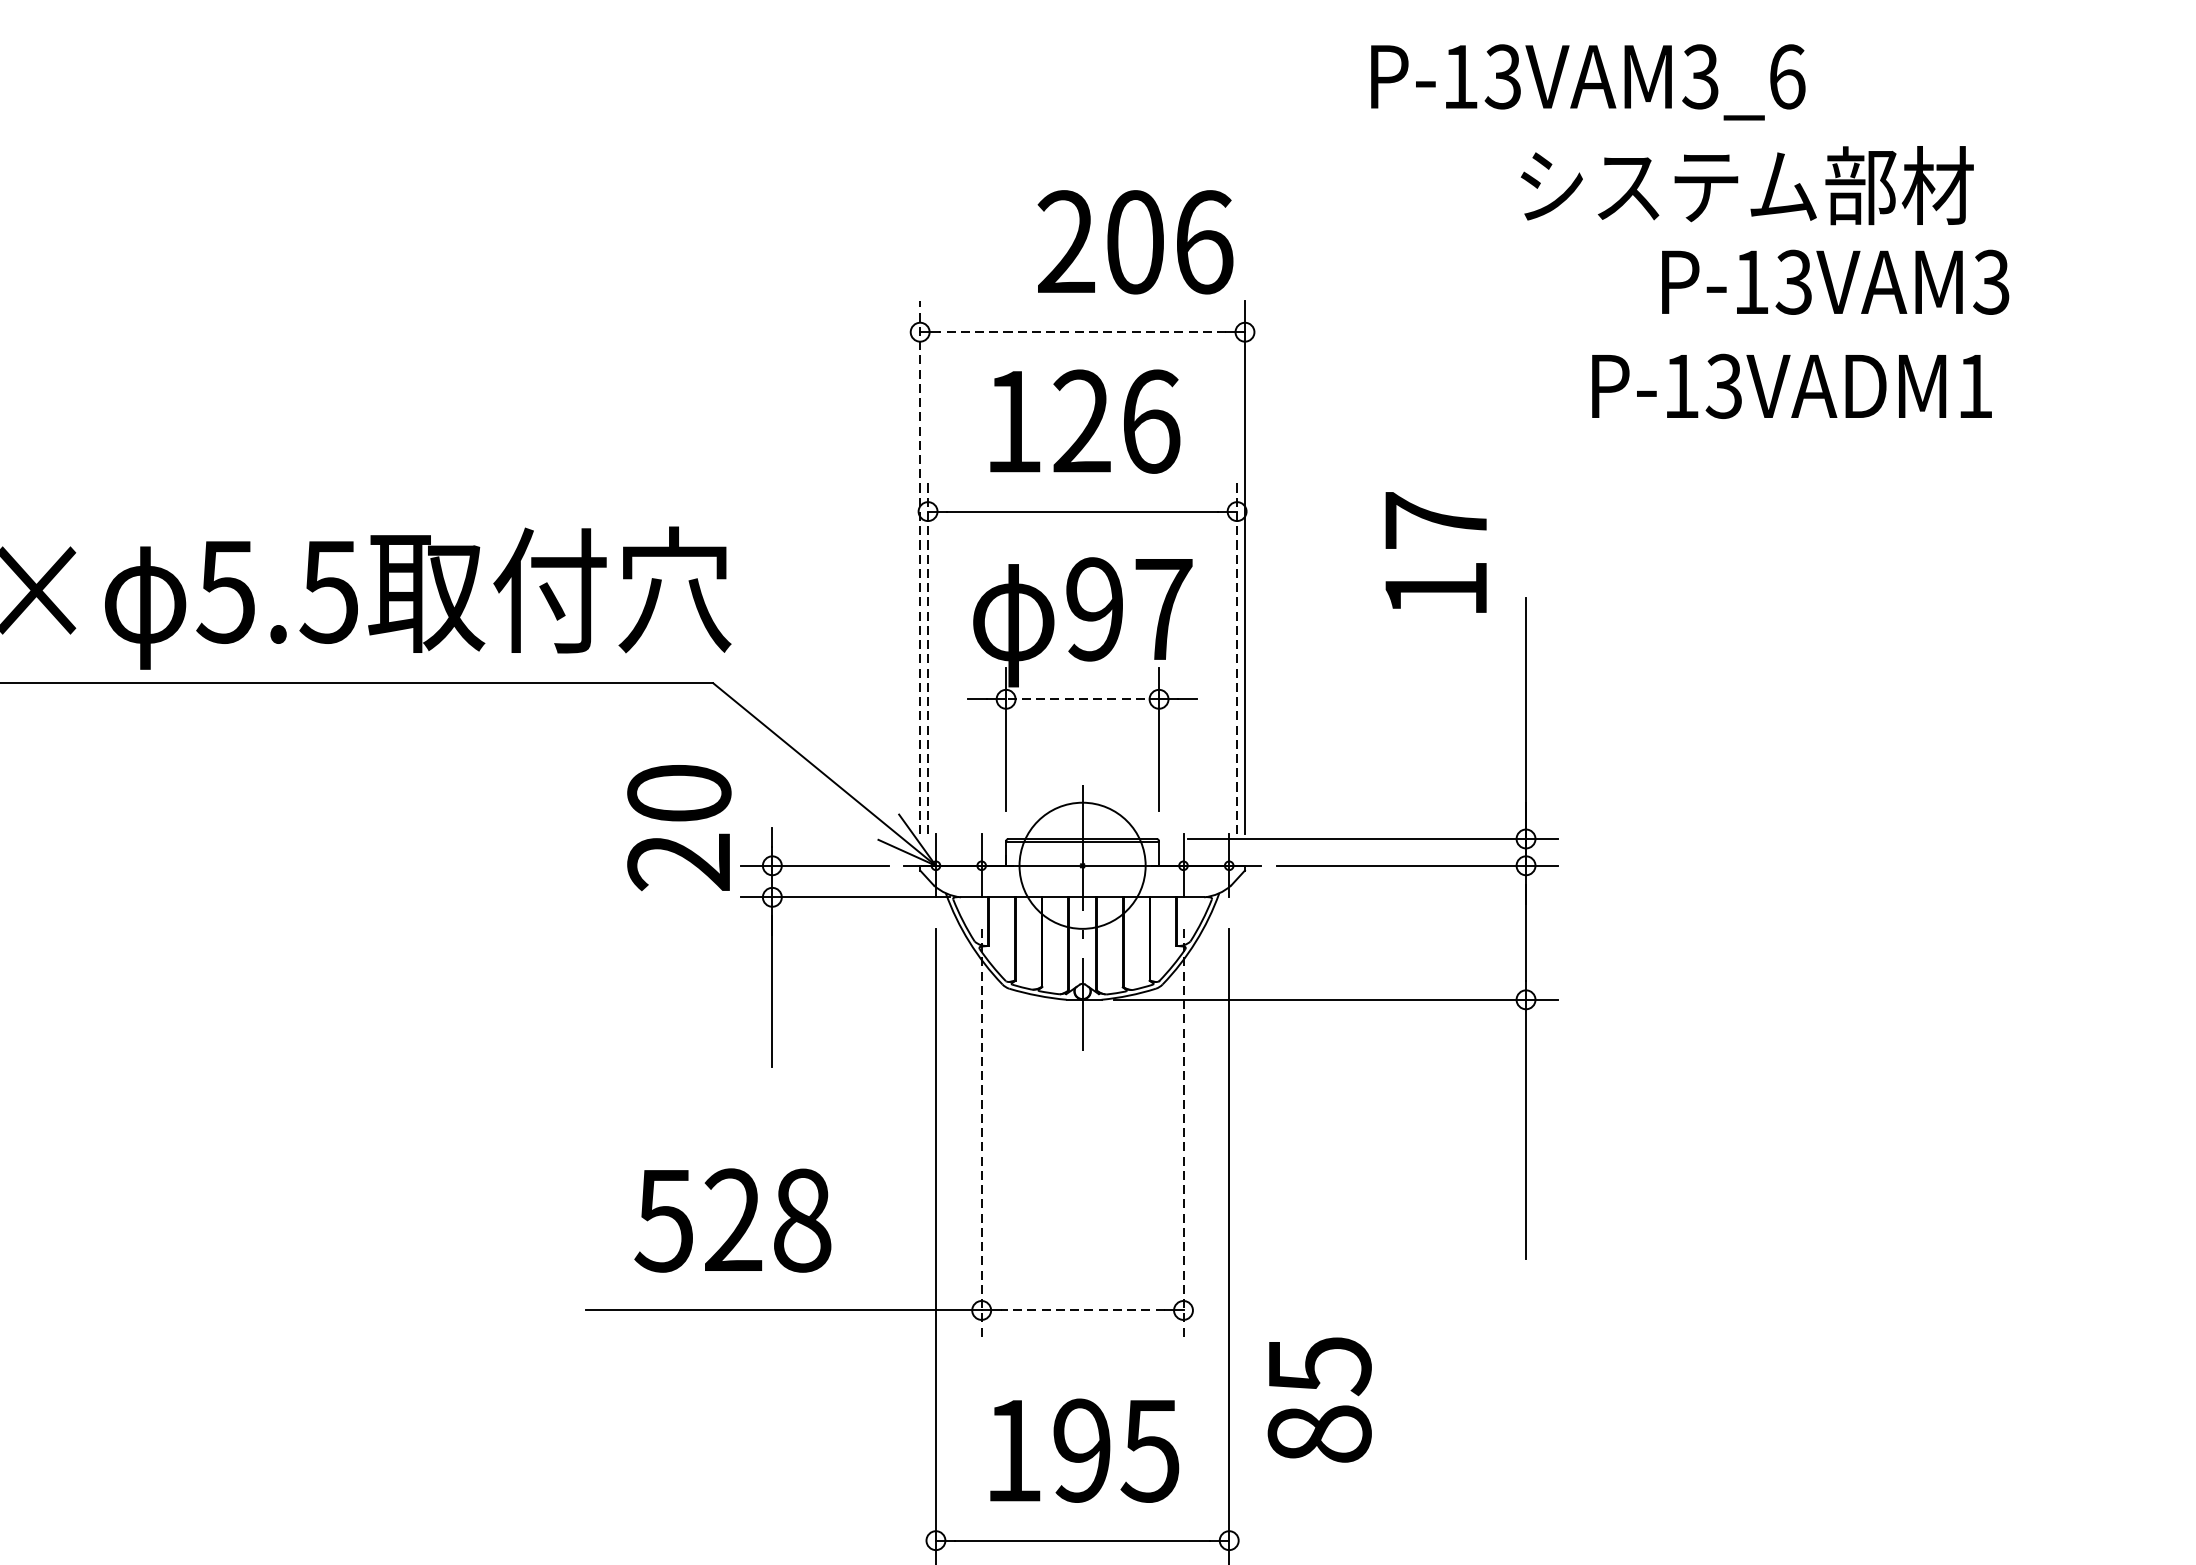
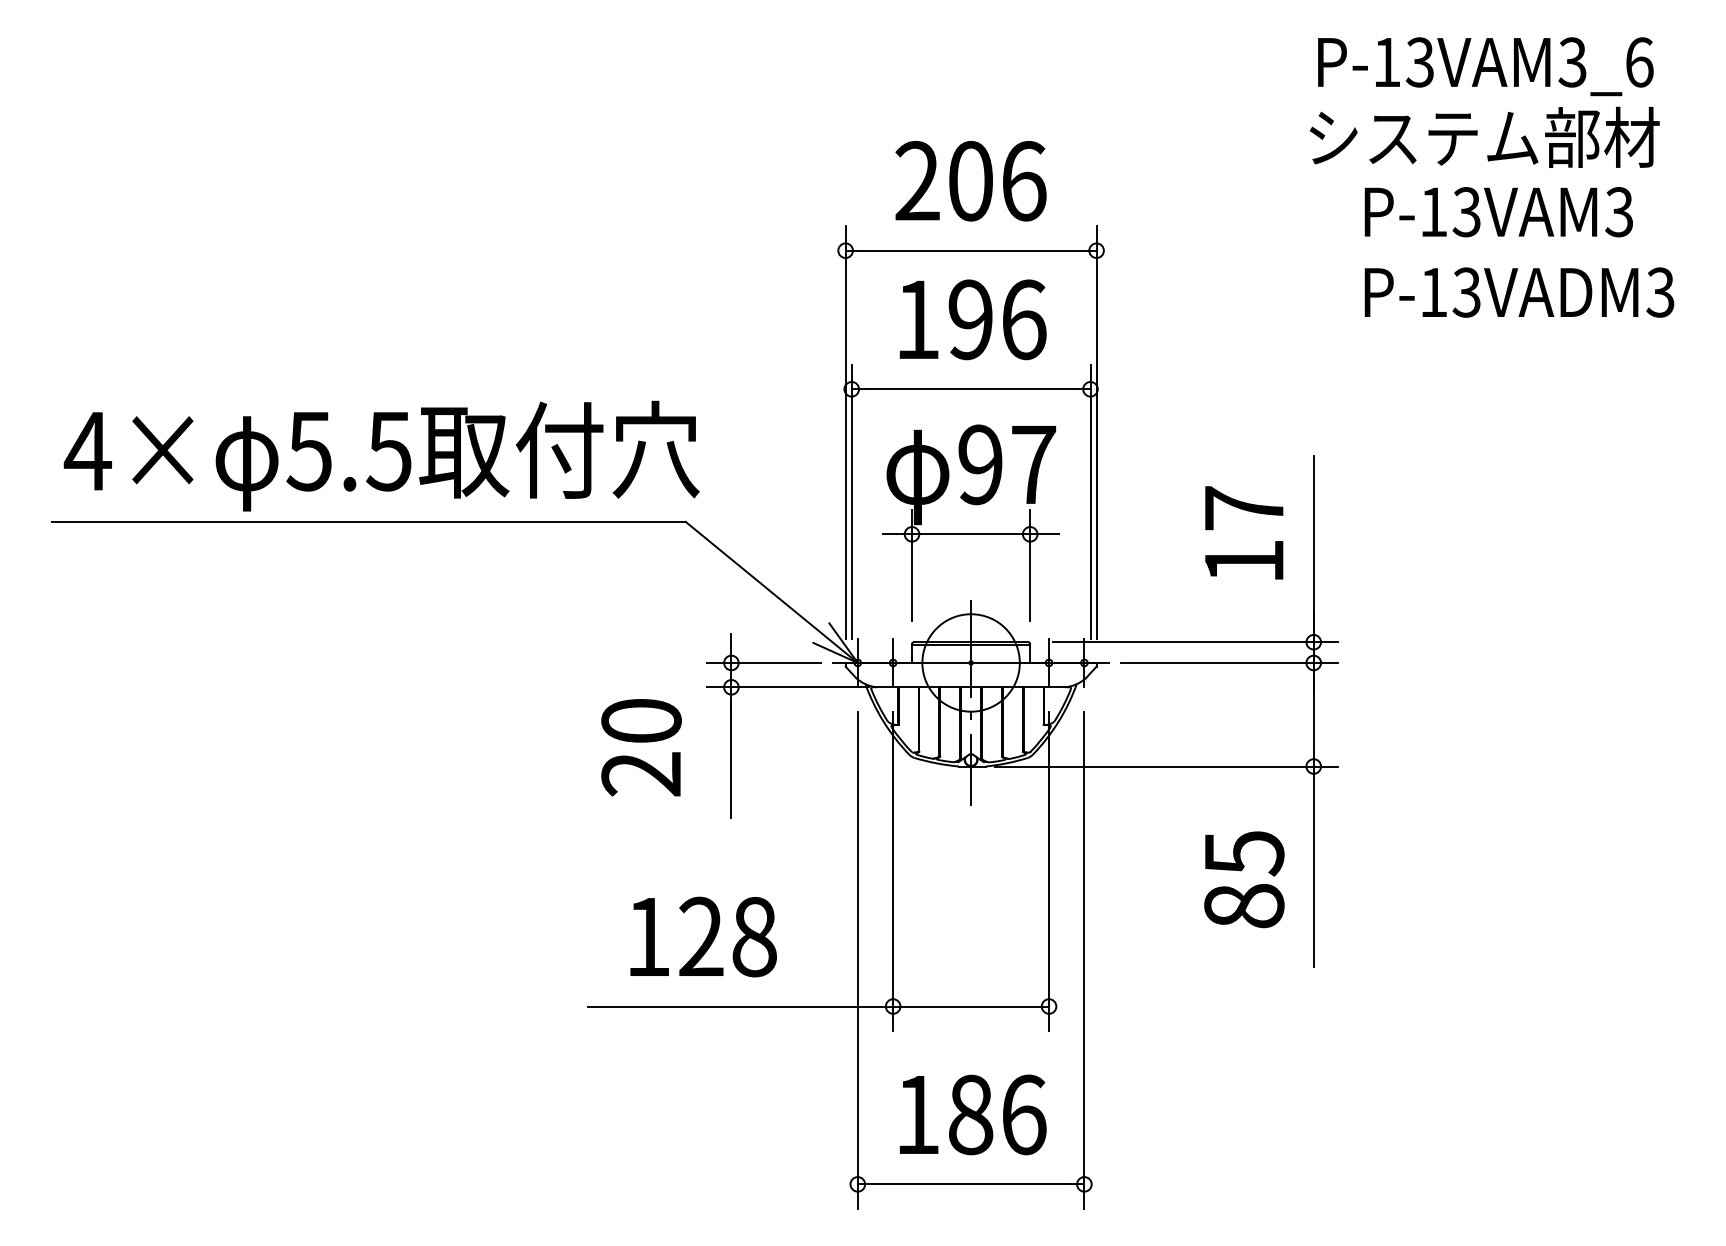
text: (1587, 82) -> (1485, 66), moved
text: (1134, 242) -> (970, 181), moved
text: (1835, 282) -> (1498, 212), moved
line: (1083, 331) -> (971, 250), dashed -> solid
text: (1974, 386) -> (1660, 292), P-13VADM1 -> P-13VADM3
text: (1081, 421) -> (970, 319), 126 -> 196
text: (1436, 551) -> (1244, 532), moved
line: (920, 566) -> (845, 431), dashed -> solid
line: (927, 656) -> (851, 501), dashed -> solid
line: (1237, 656) -> (1090, 501), dashed -> solid
line: (1081, 699) -> (970, 534), dashed -> solid
text: (679, 827) -> (641, 747), moved
line: (982, 1135) -> (893, 871), dashed -> solid
line: (1184, 1135) -> (1049, 871), dashed -> solid
text: (662, 1221) -> (646, 937), 528 -> 128
line: (1081, 1310) -> (970, 1006), dashed -> solid
text: (1319, 1399) -> (1244, 879), moved
text: (1116, 1450) -> (997, 1114), 195 -> 186

